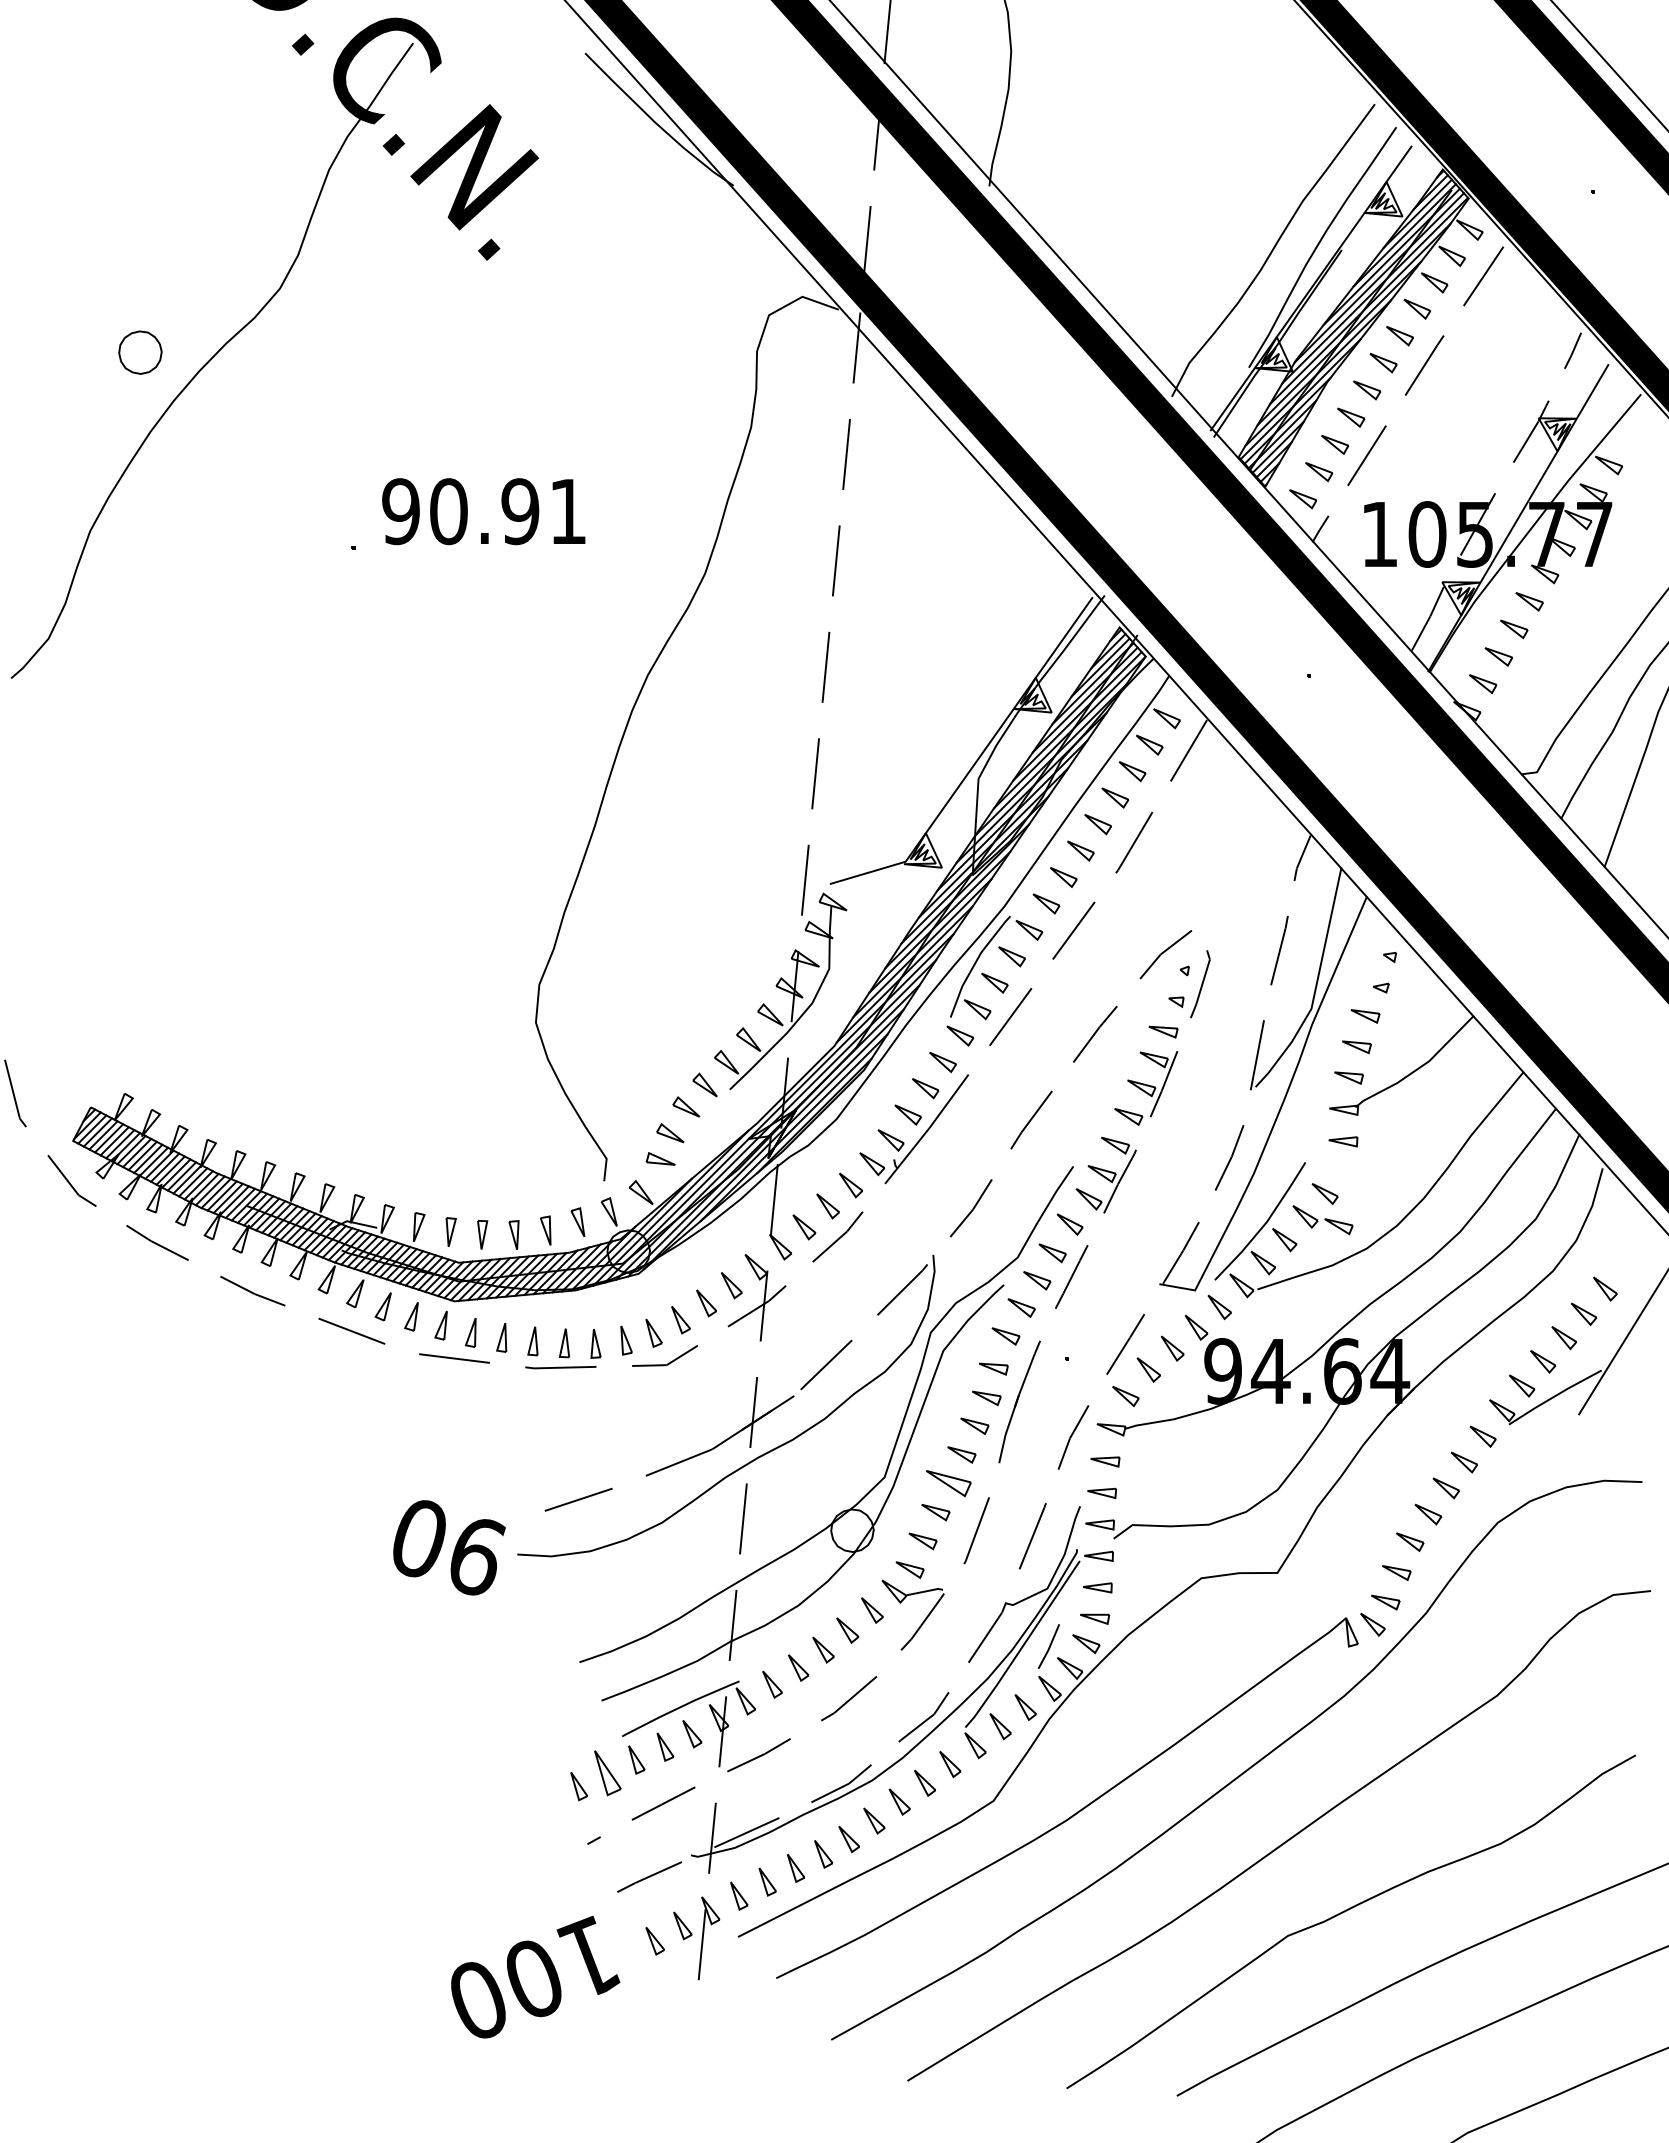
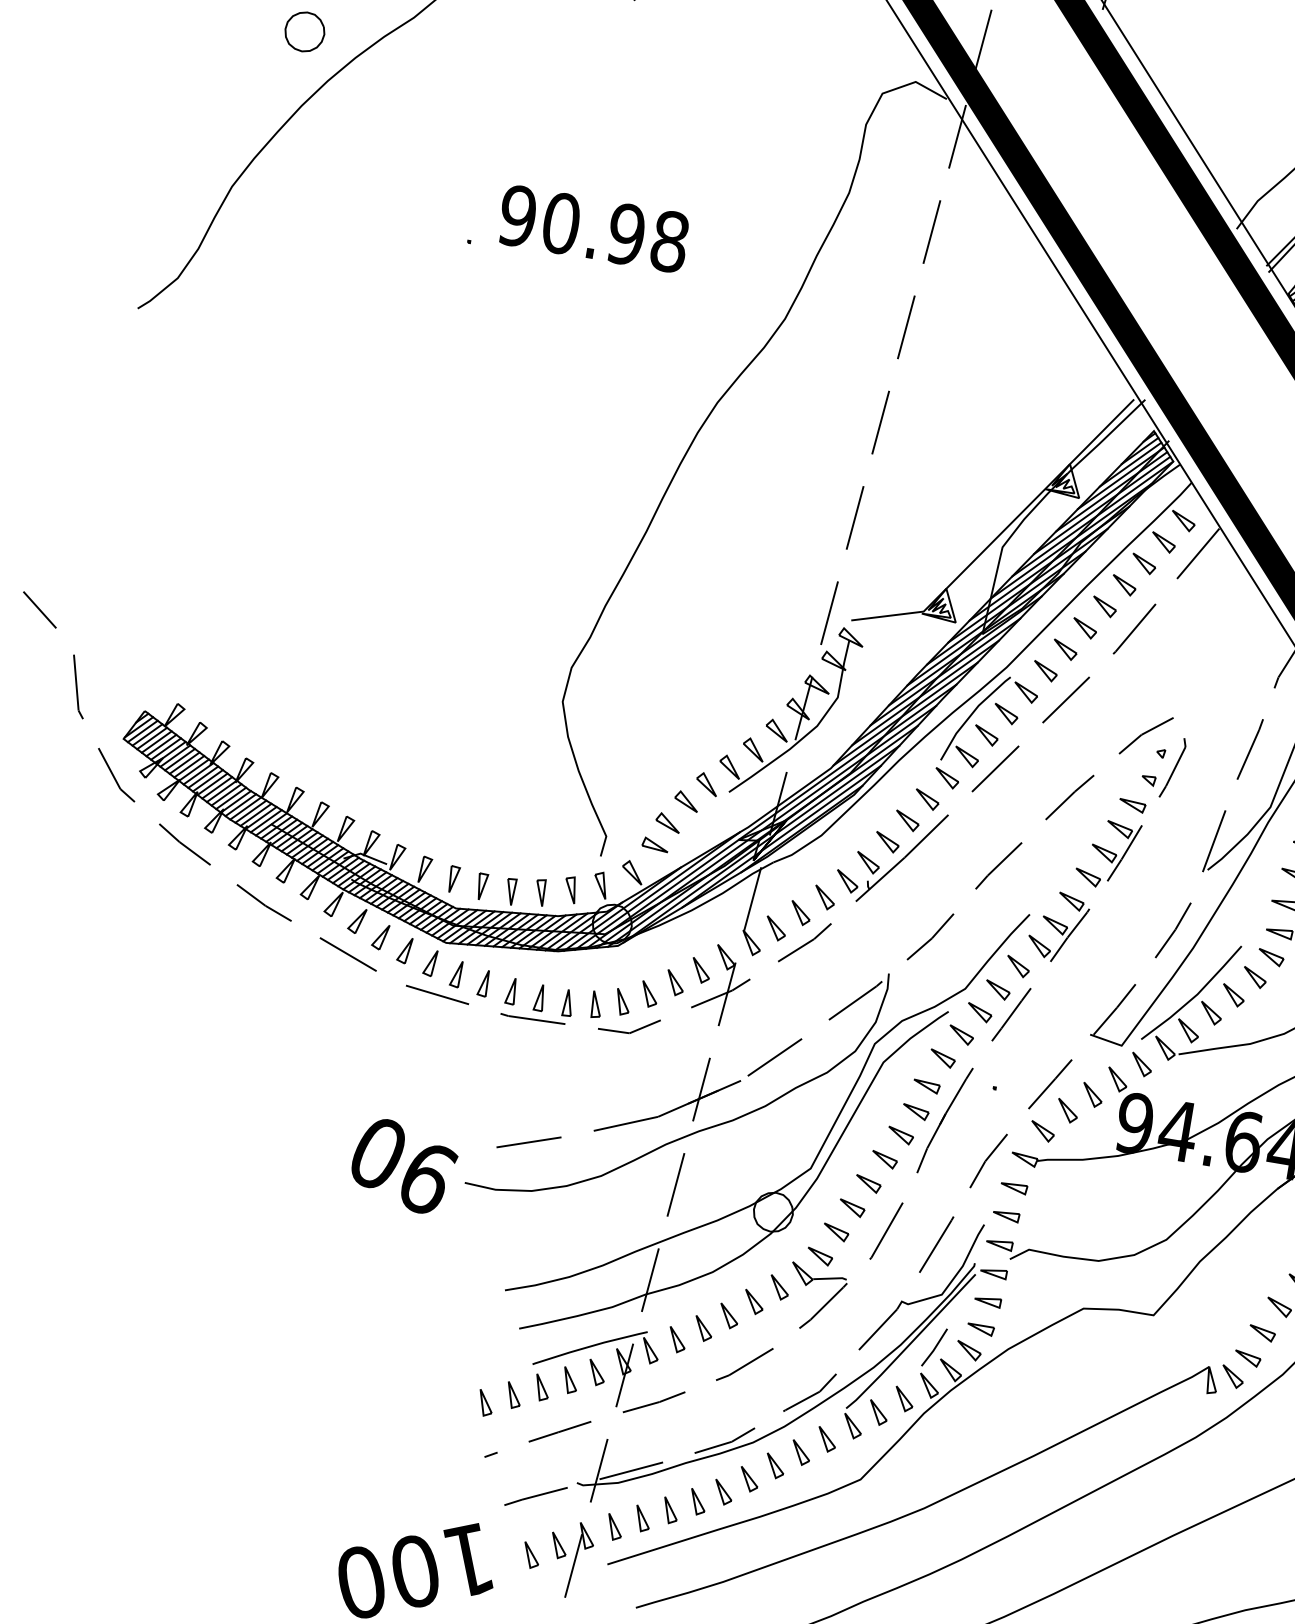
text: (568, 511) -> (670, 241), 90.91 -> 90.98
part: (1338, 1226) -> (1270, 957), moved
part: (948, 1483) -> (867, 1183), size x0.62
part: (607, 1772) -> (513, 1394), size x0.62

